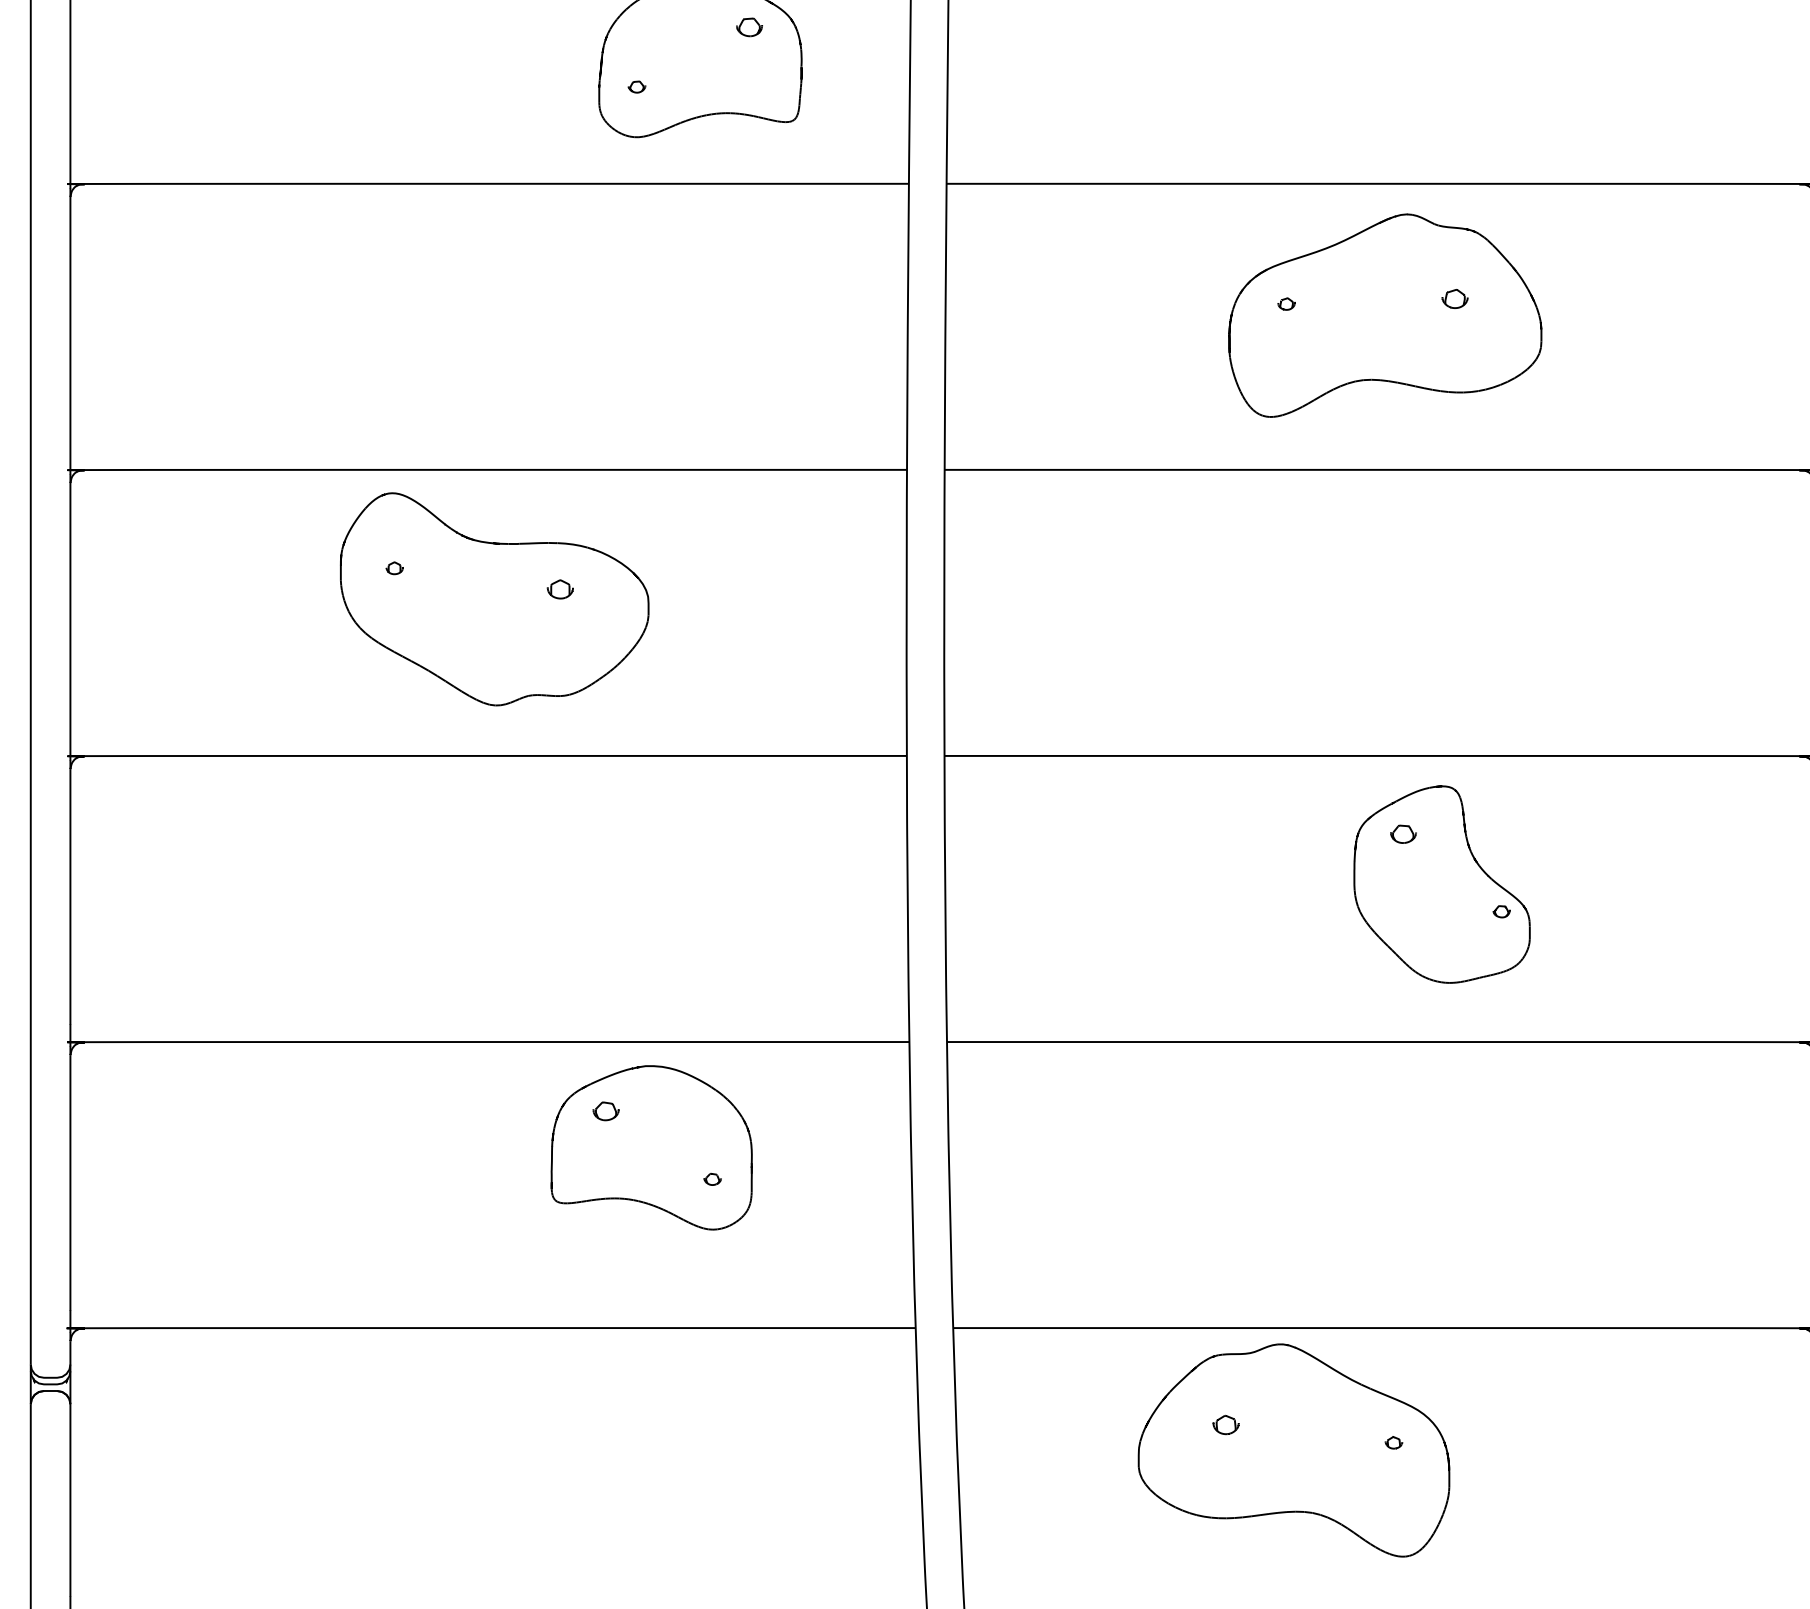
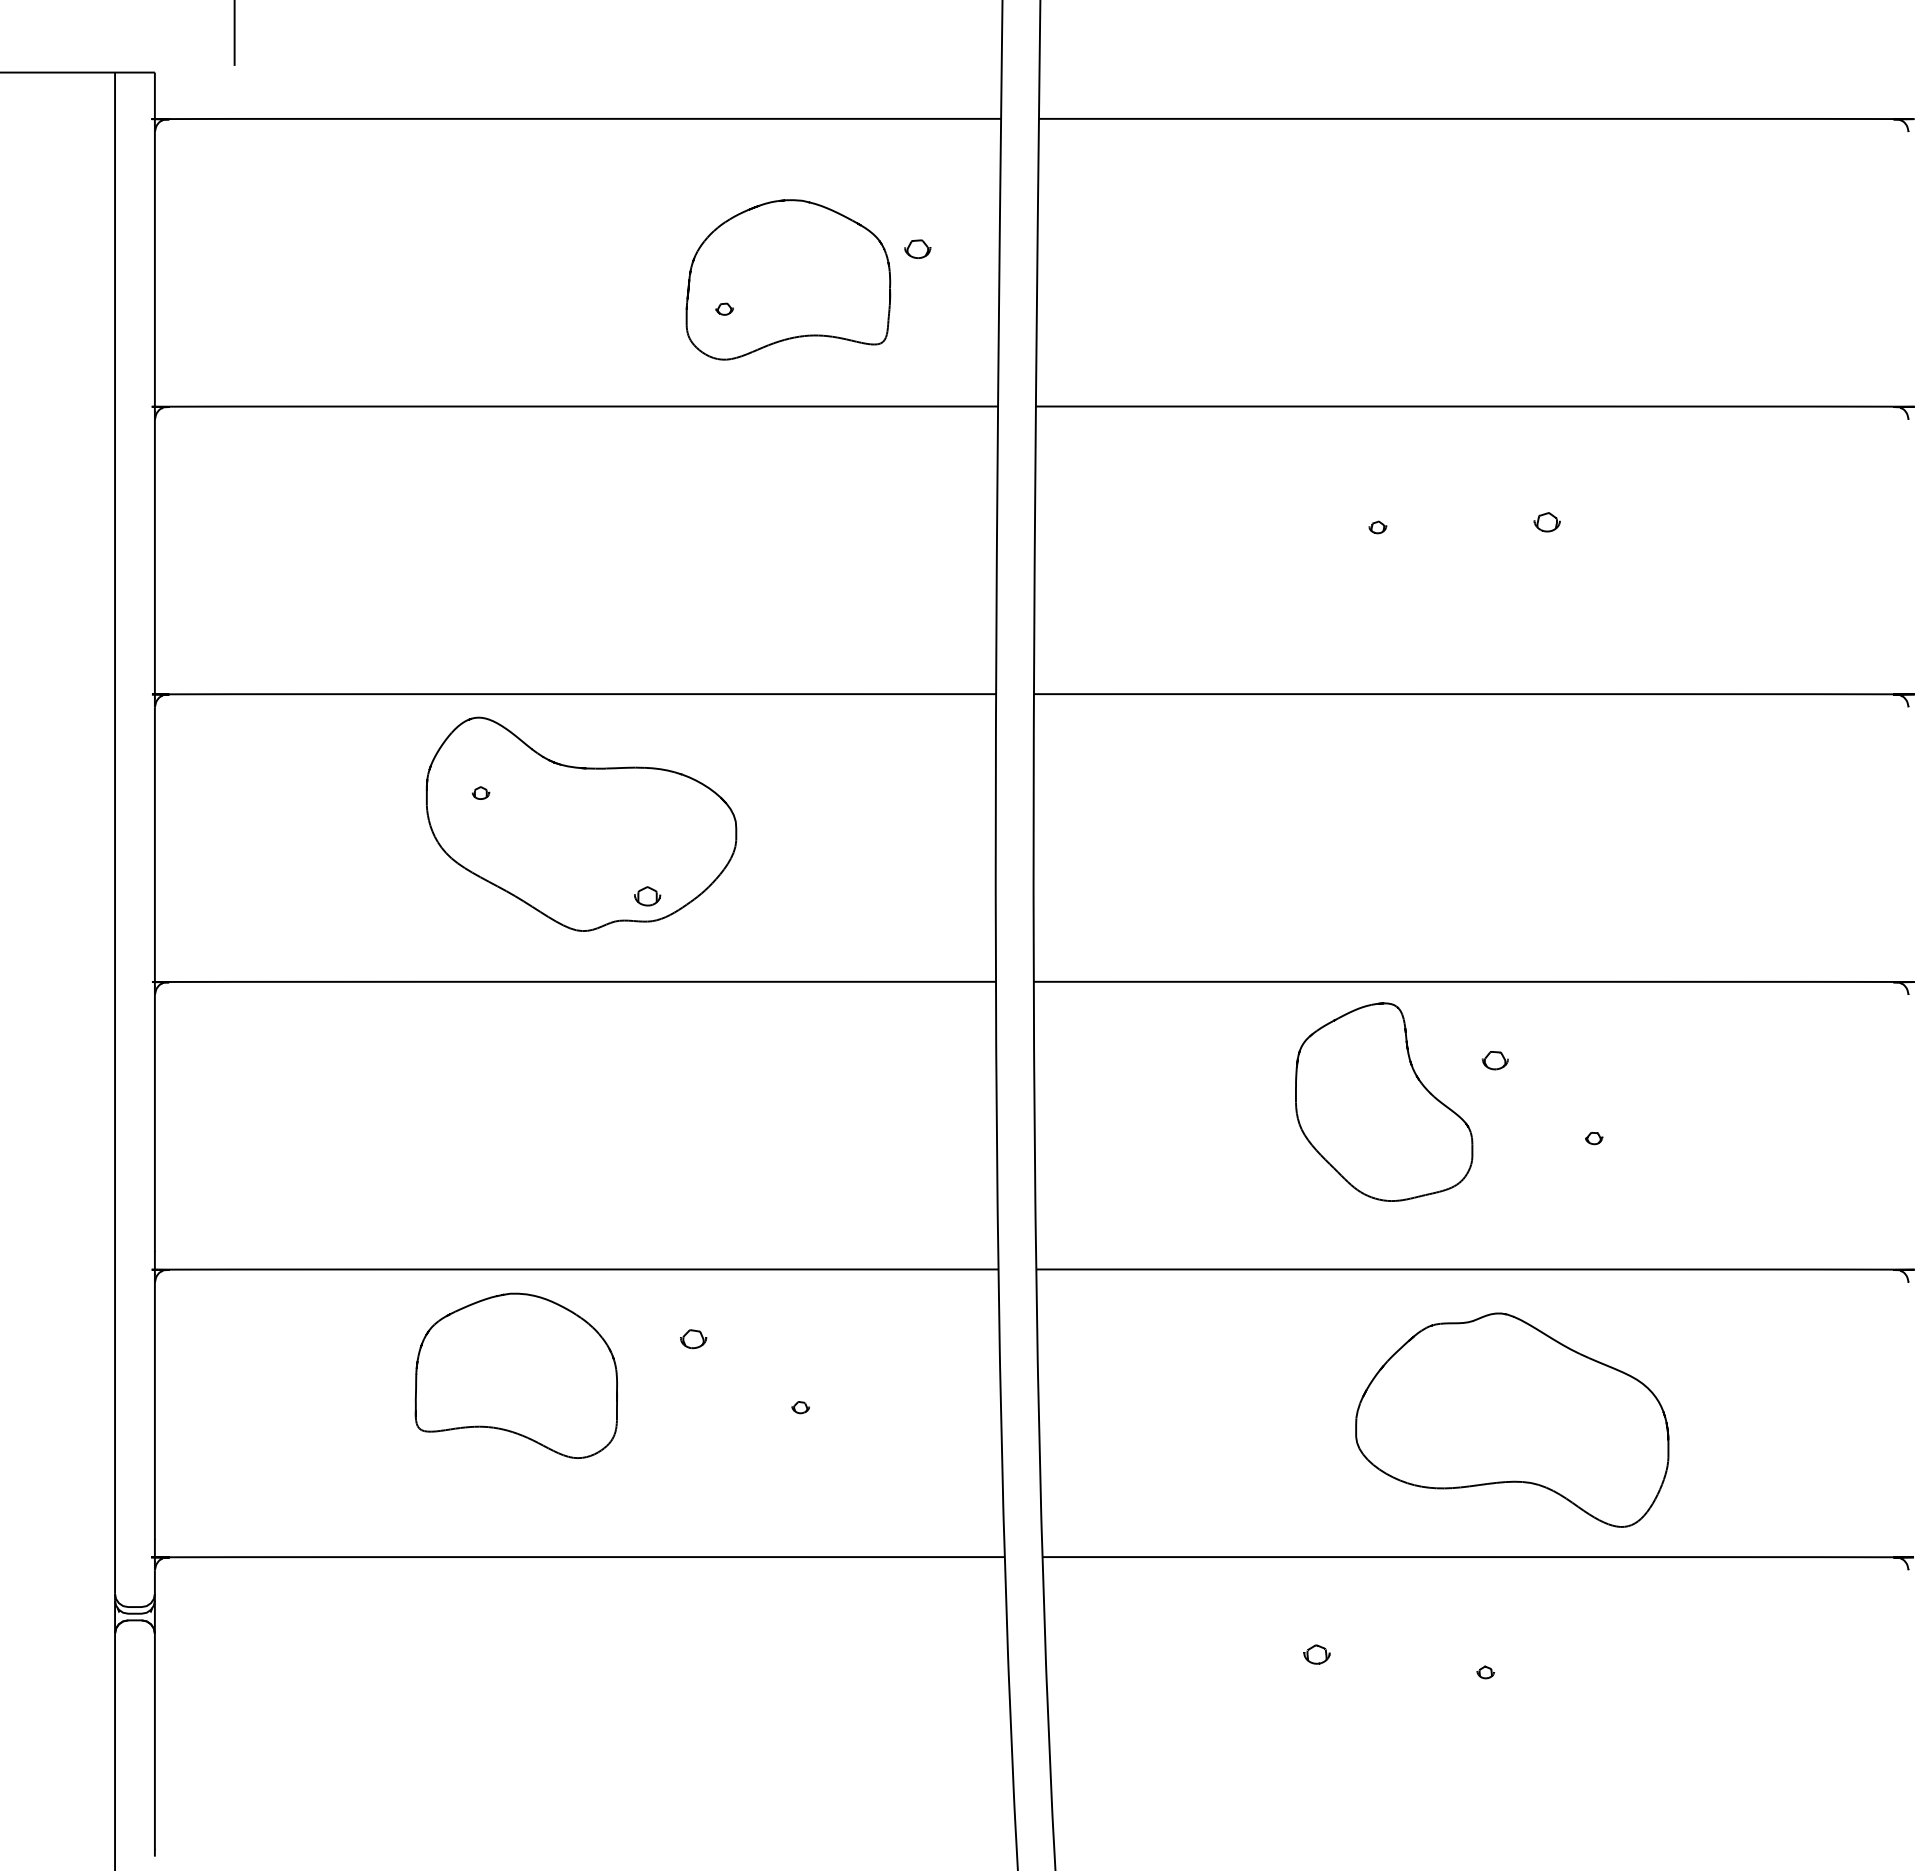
part: (749, 26) -> (917, 248), moved
part: (1384, 315) -> (1476, 538), removed
part: (560, 589) -> (647, 896), moved
part: (1442, 883) -> (1384, 1101), moved
part: (650, 1147) -> (515, 1375), moved
part: (1294, 1449) -> (1512, 1419), moved

